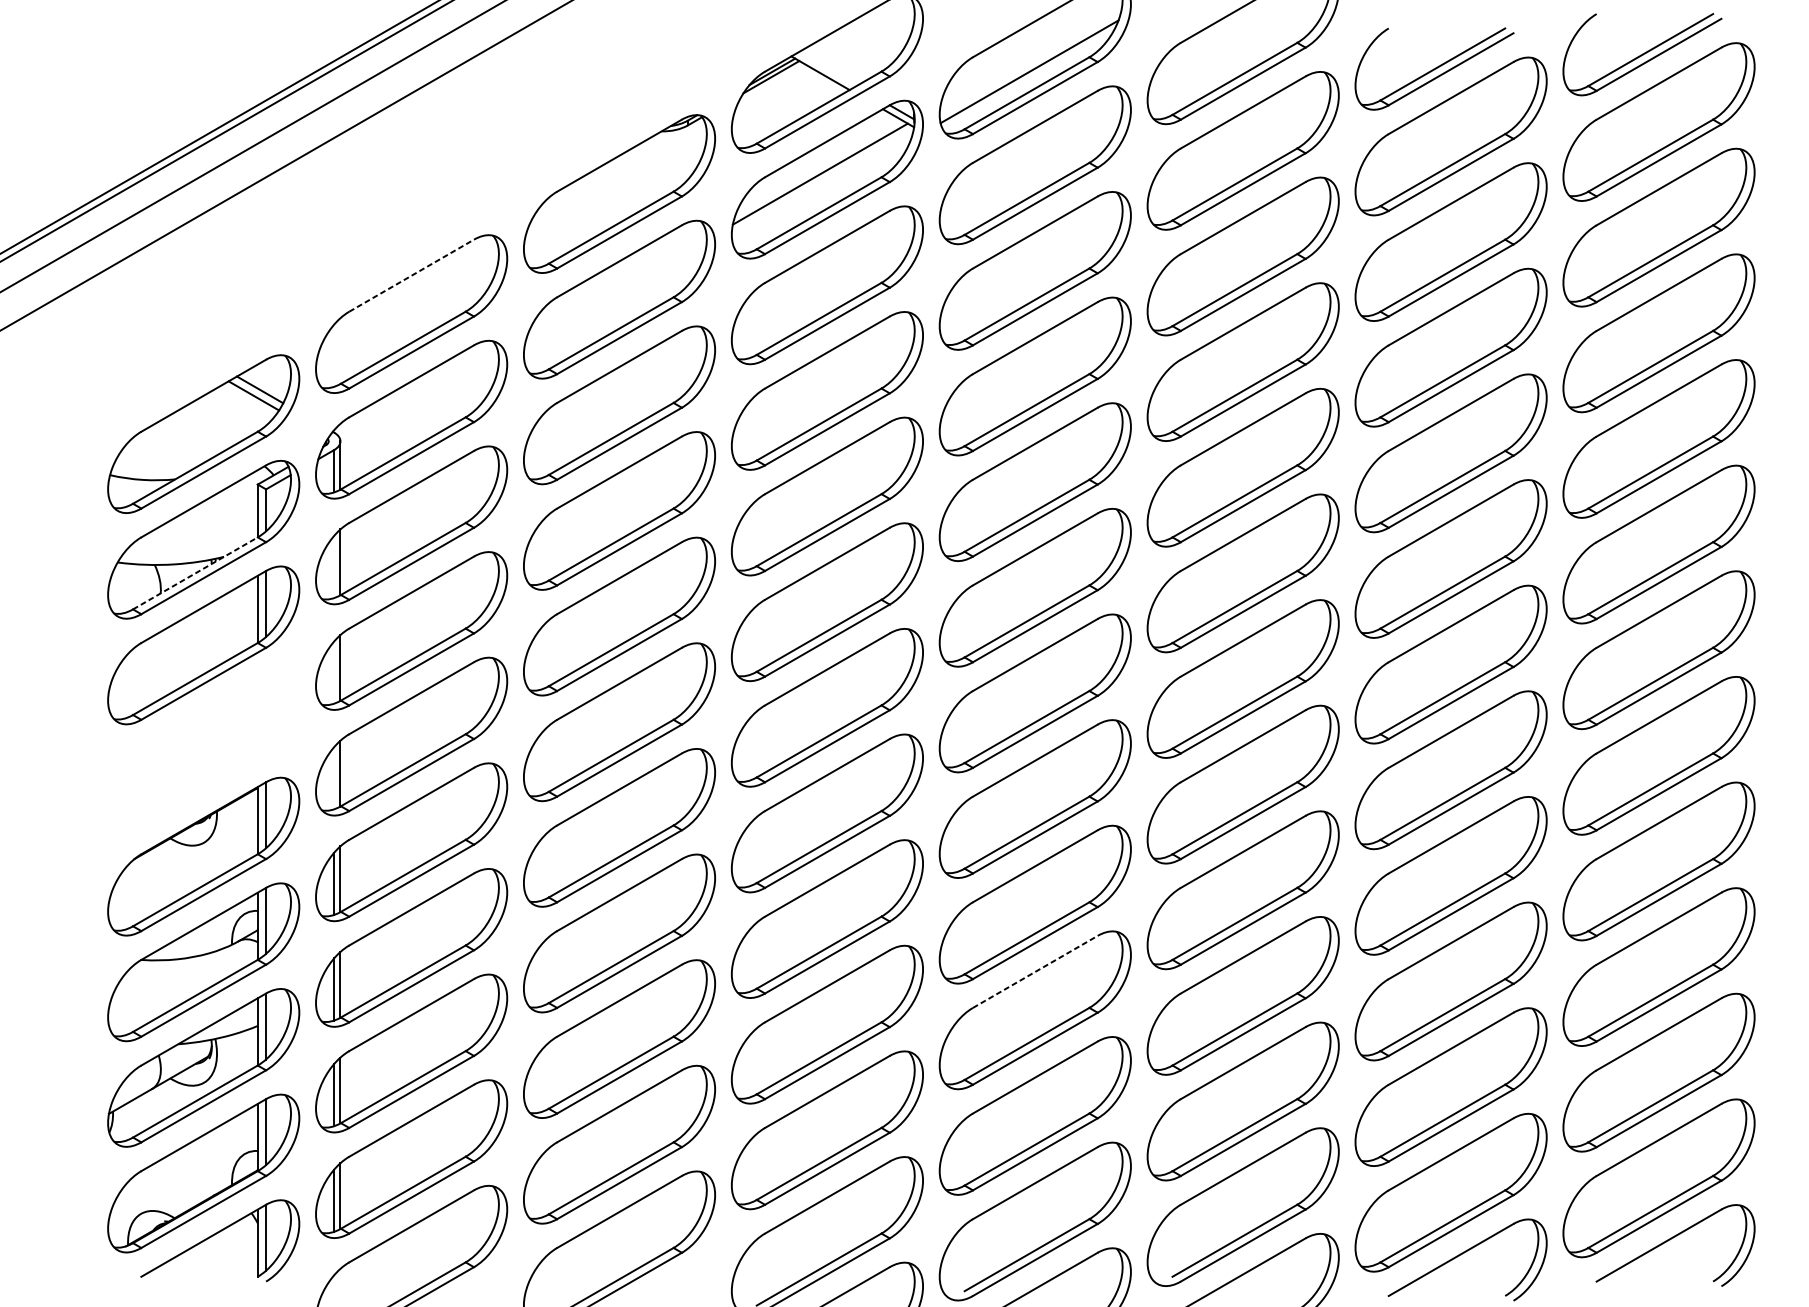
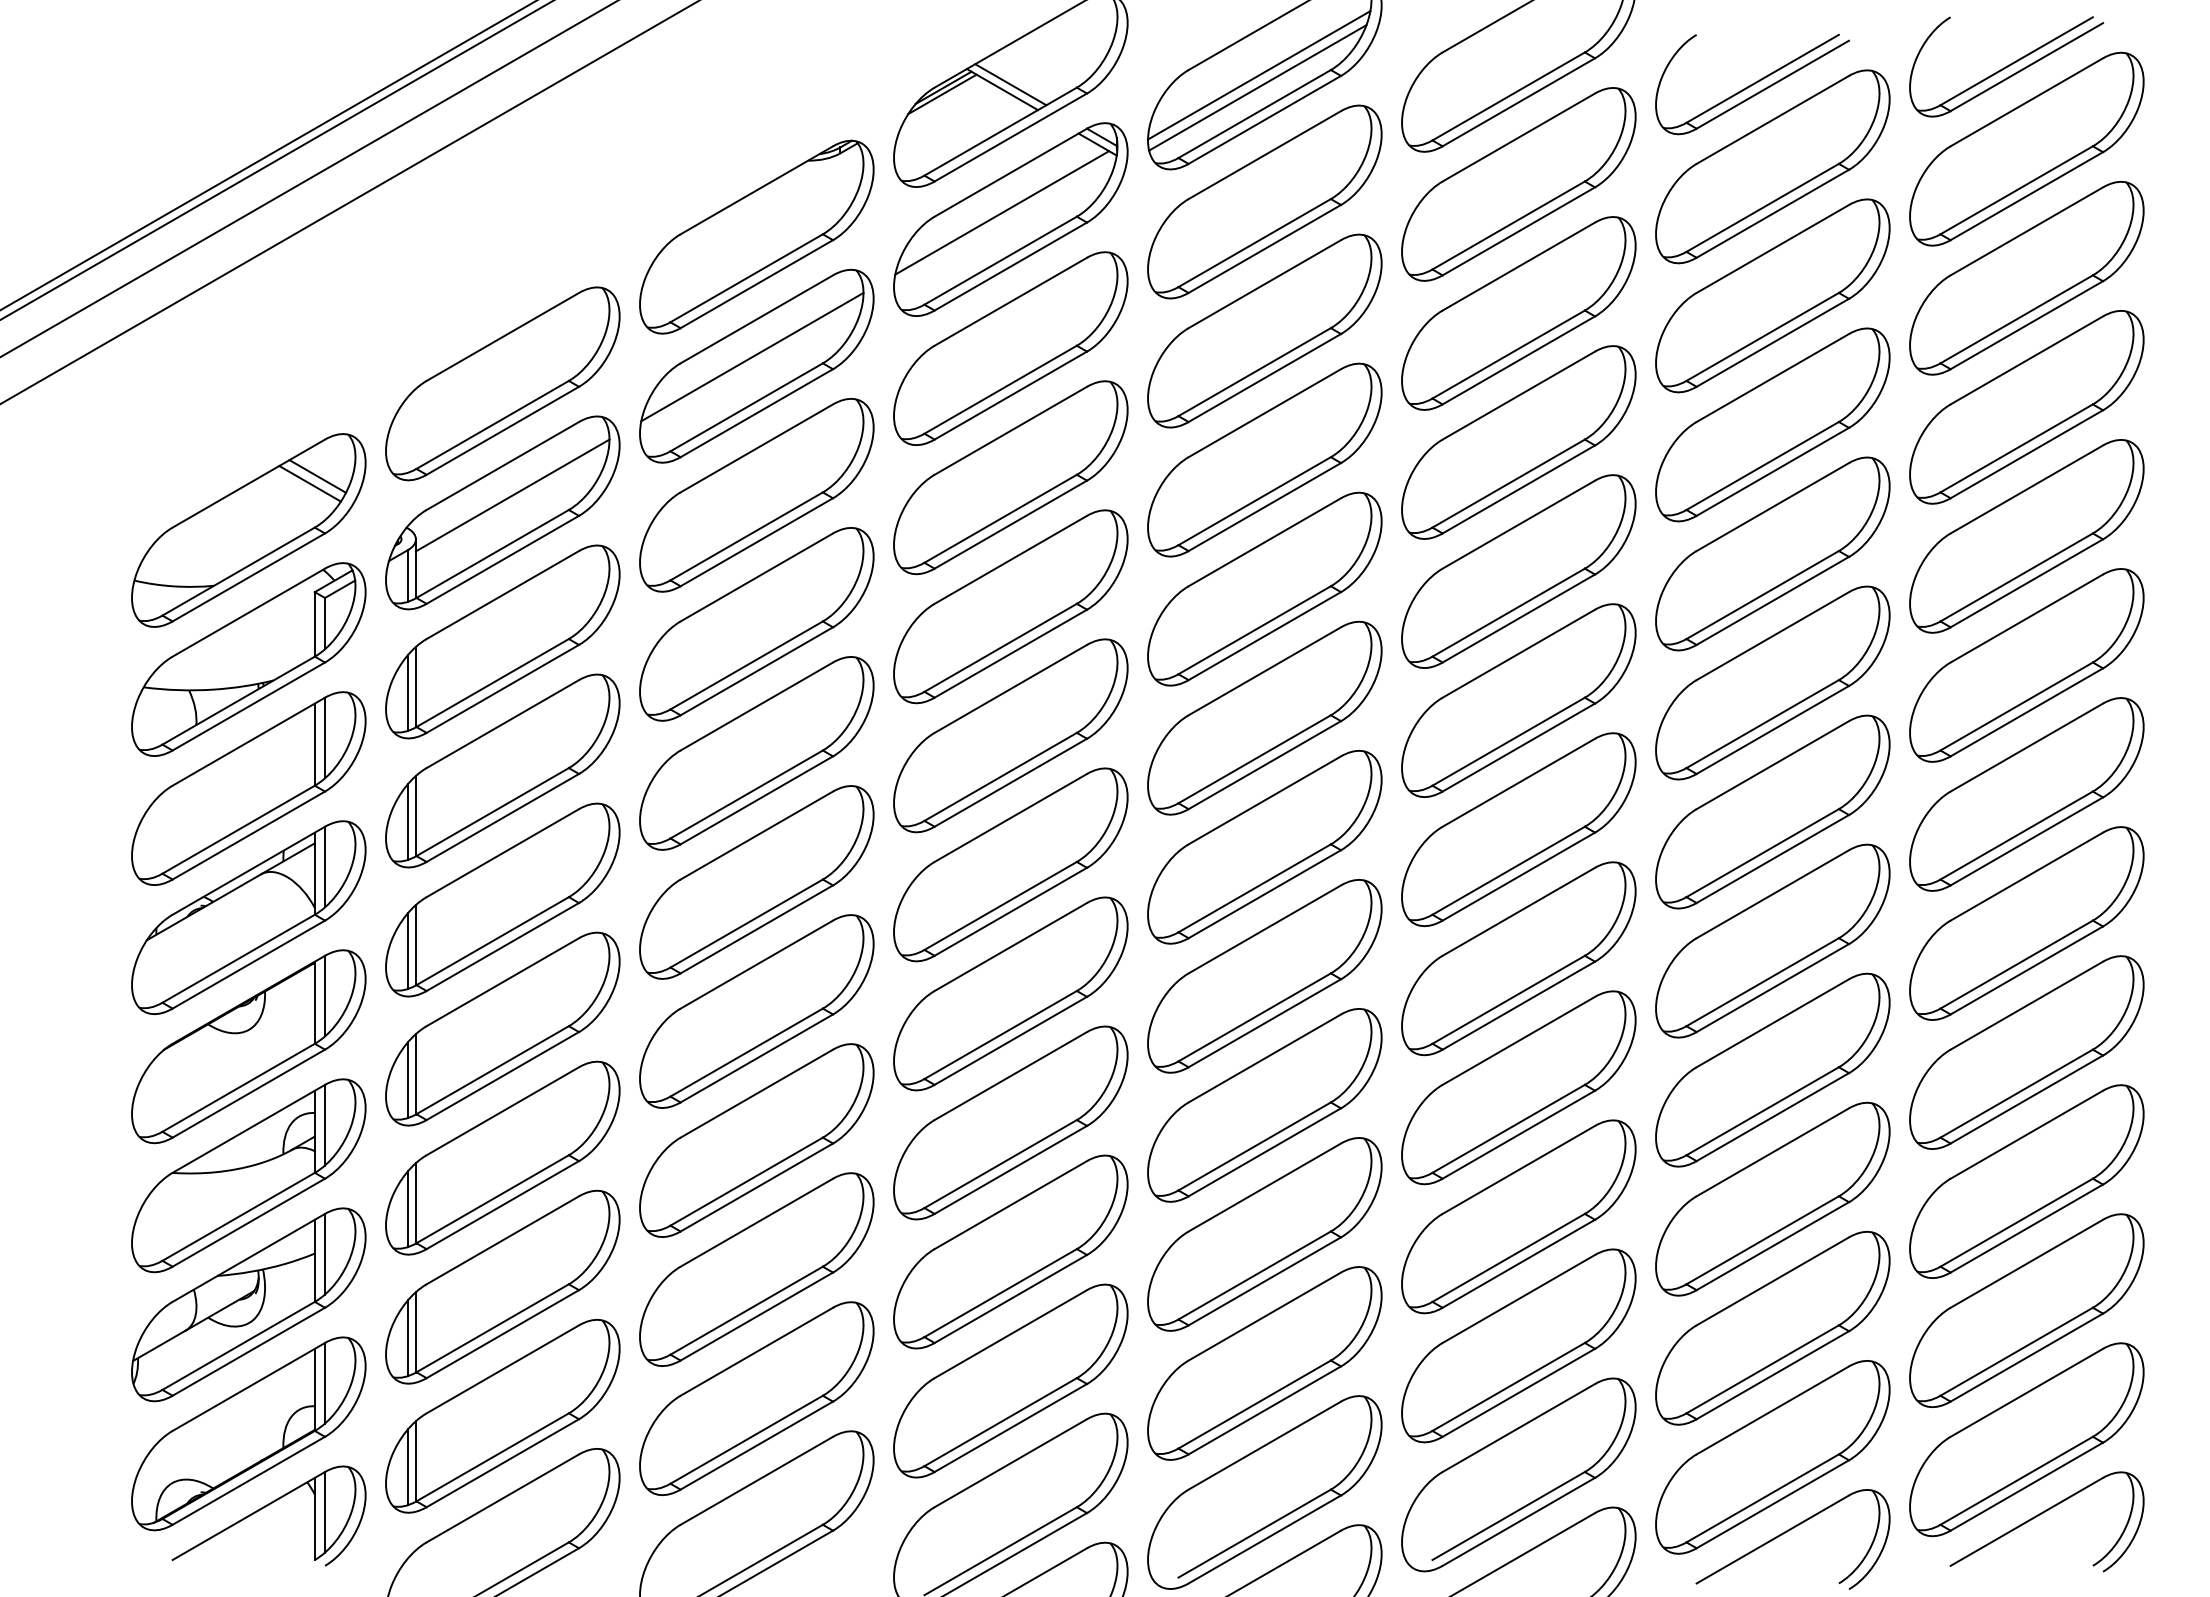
line: (1030, 61) -> (1259, 75), added
line: (827, 69) -> (1010, 84), added
line: (411, 275) -> (502, 336), dashed -> solid
line: (615, 291) -> (752, 356), added
line: (419, 405) -> (512, 495), added
line: (334, 566) -> (408, 692), added
line: (195, 573) -> (238, 700), dashed -> solid
line: (334, 672) -> (408, 821), added
part: (203, 750) -> (248, 917), added
line: (334, 777) -> (408, 950), added
line: (1035, 971) -> (1264, 1187), dashed -> solid

